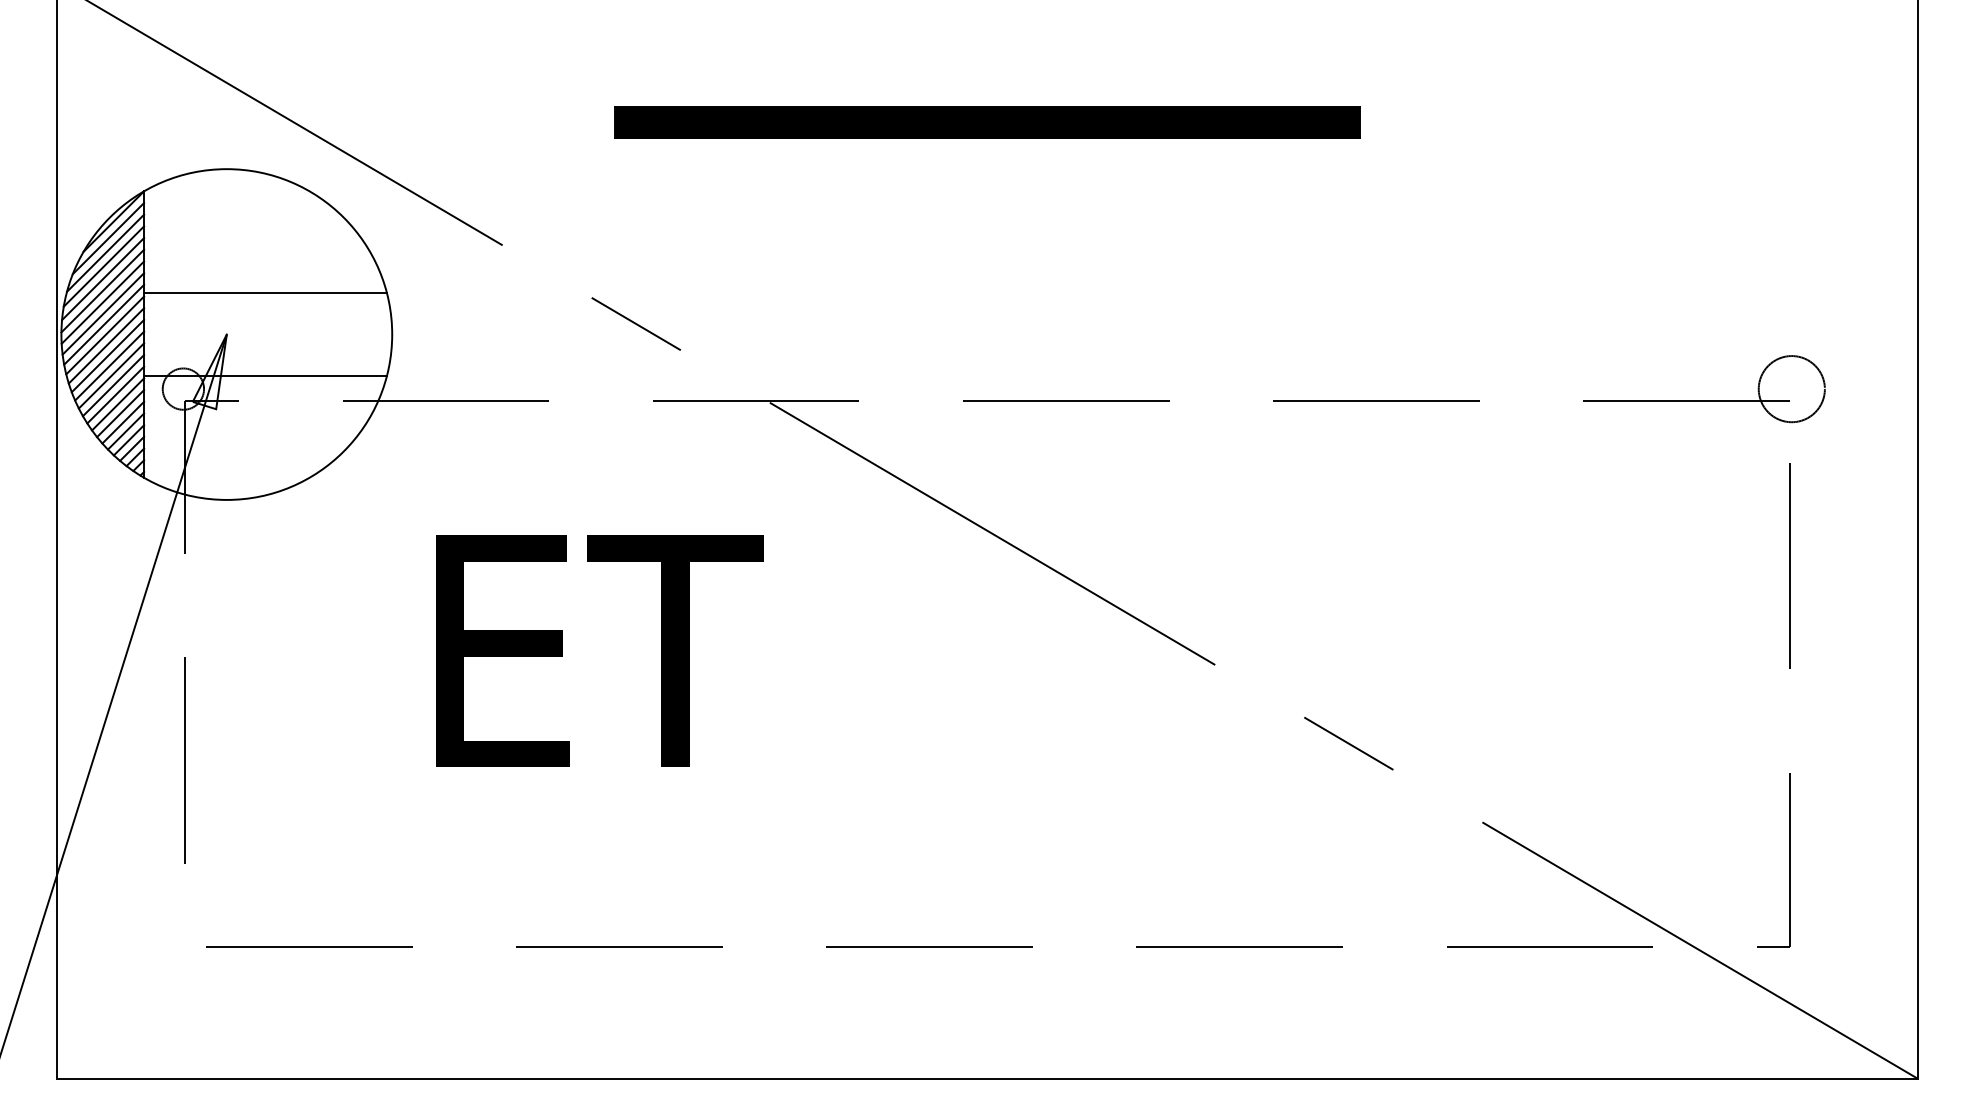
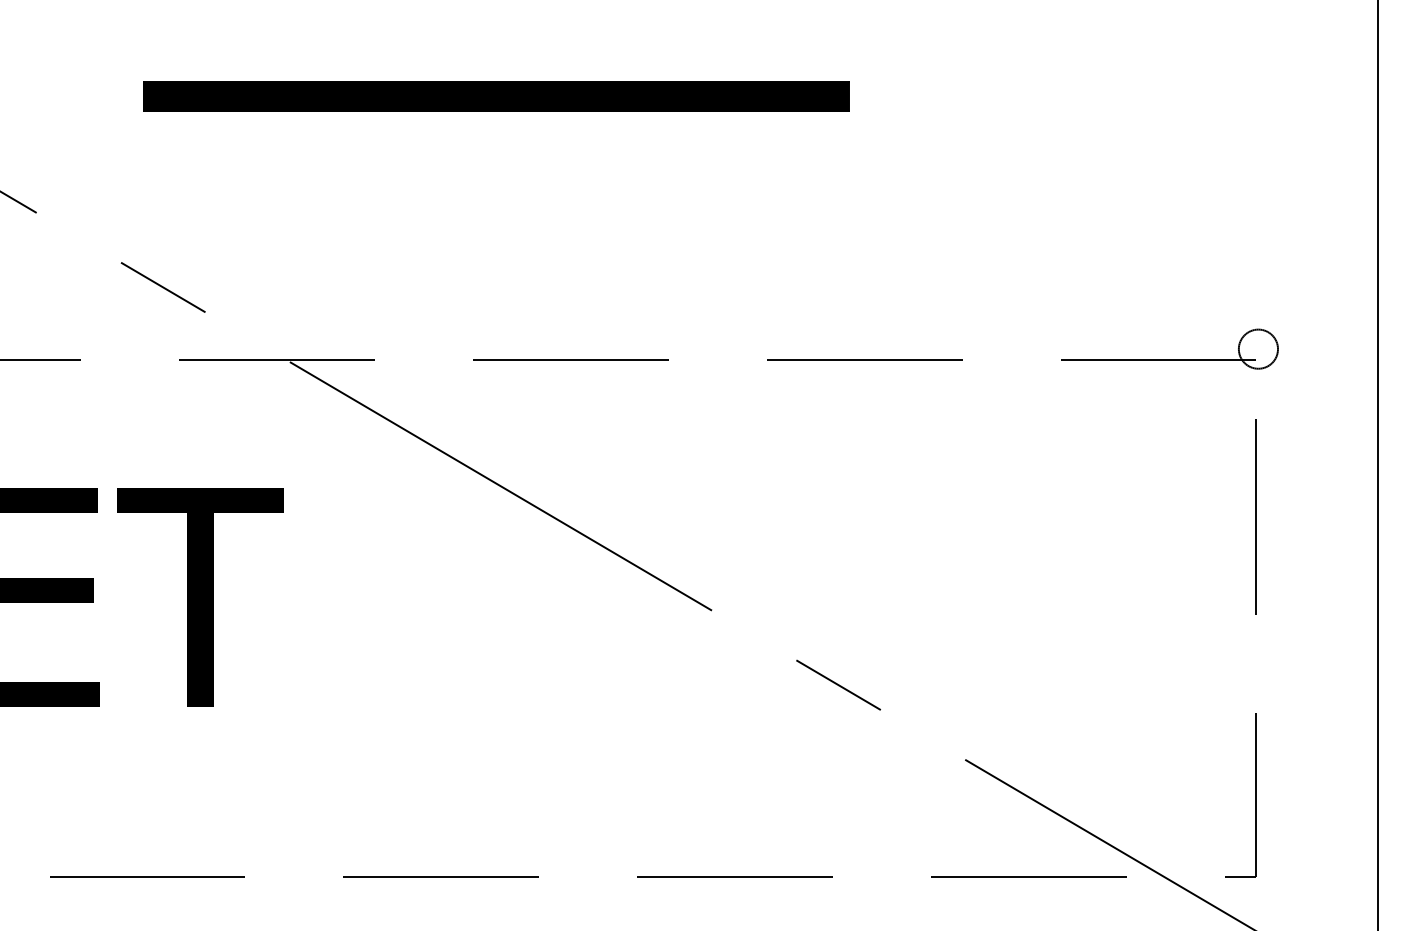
circle: (1791, 388) -> (1258, 348), size x0.62

